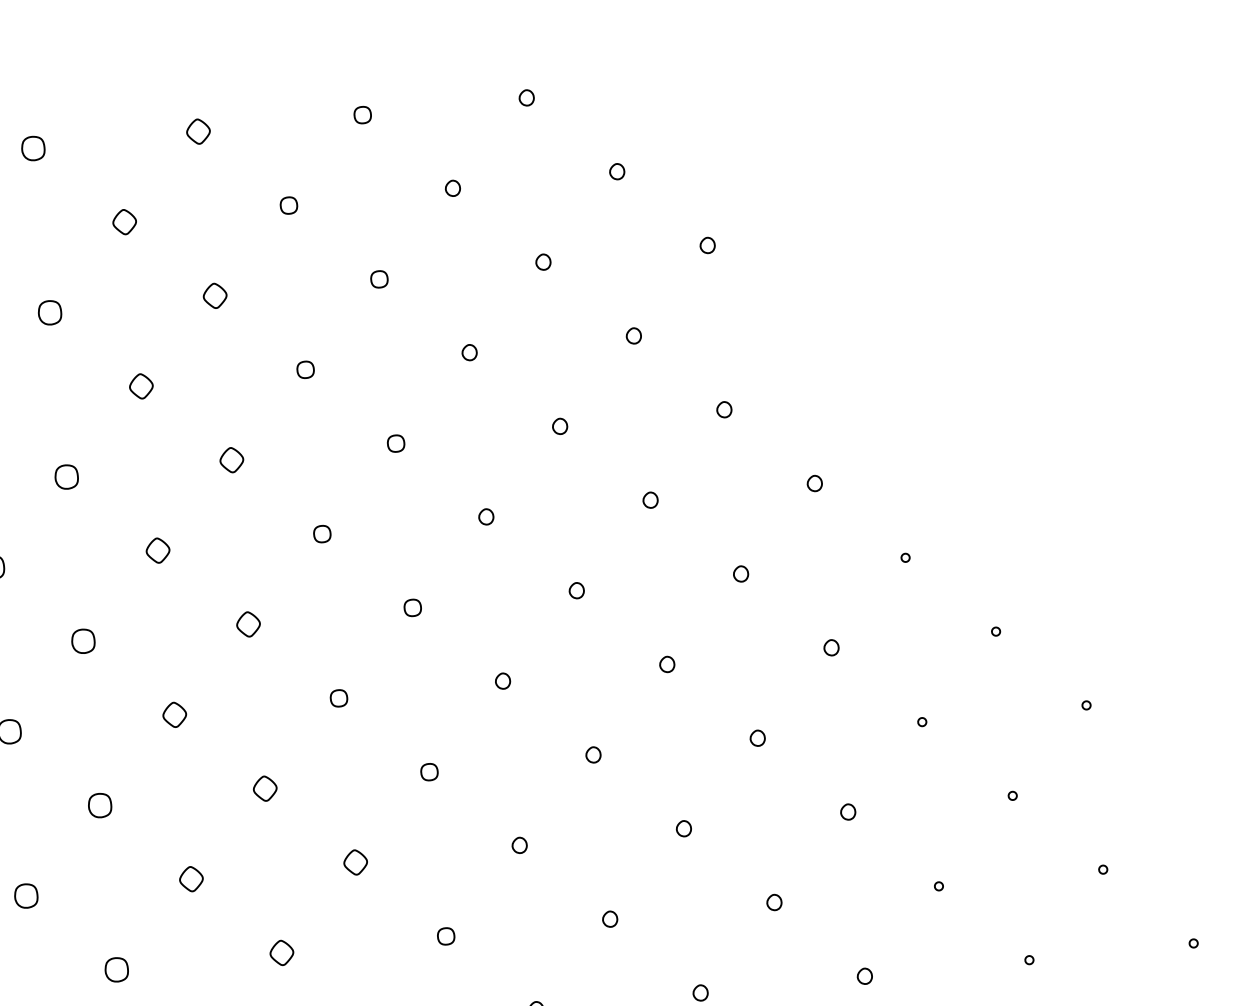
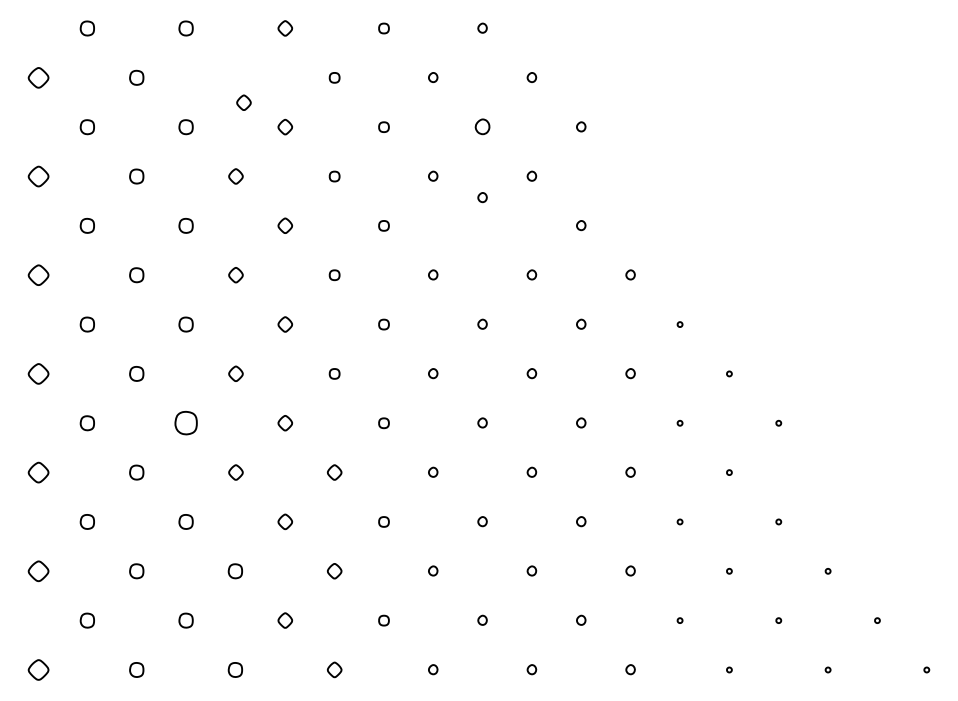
part: (123, 221) -> (243, 102), moved
part: (543, 261) -> (482, 126), size x1.6
part: (559, 426) -> (482, 197), moved
part: (99, 806) -> (185, 423), size x1.6

